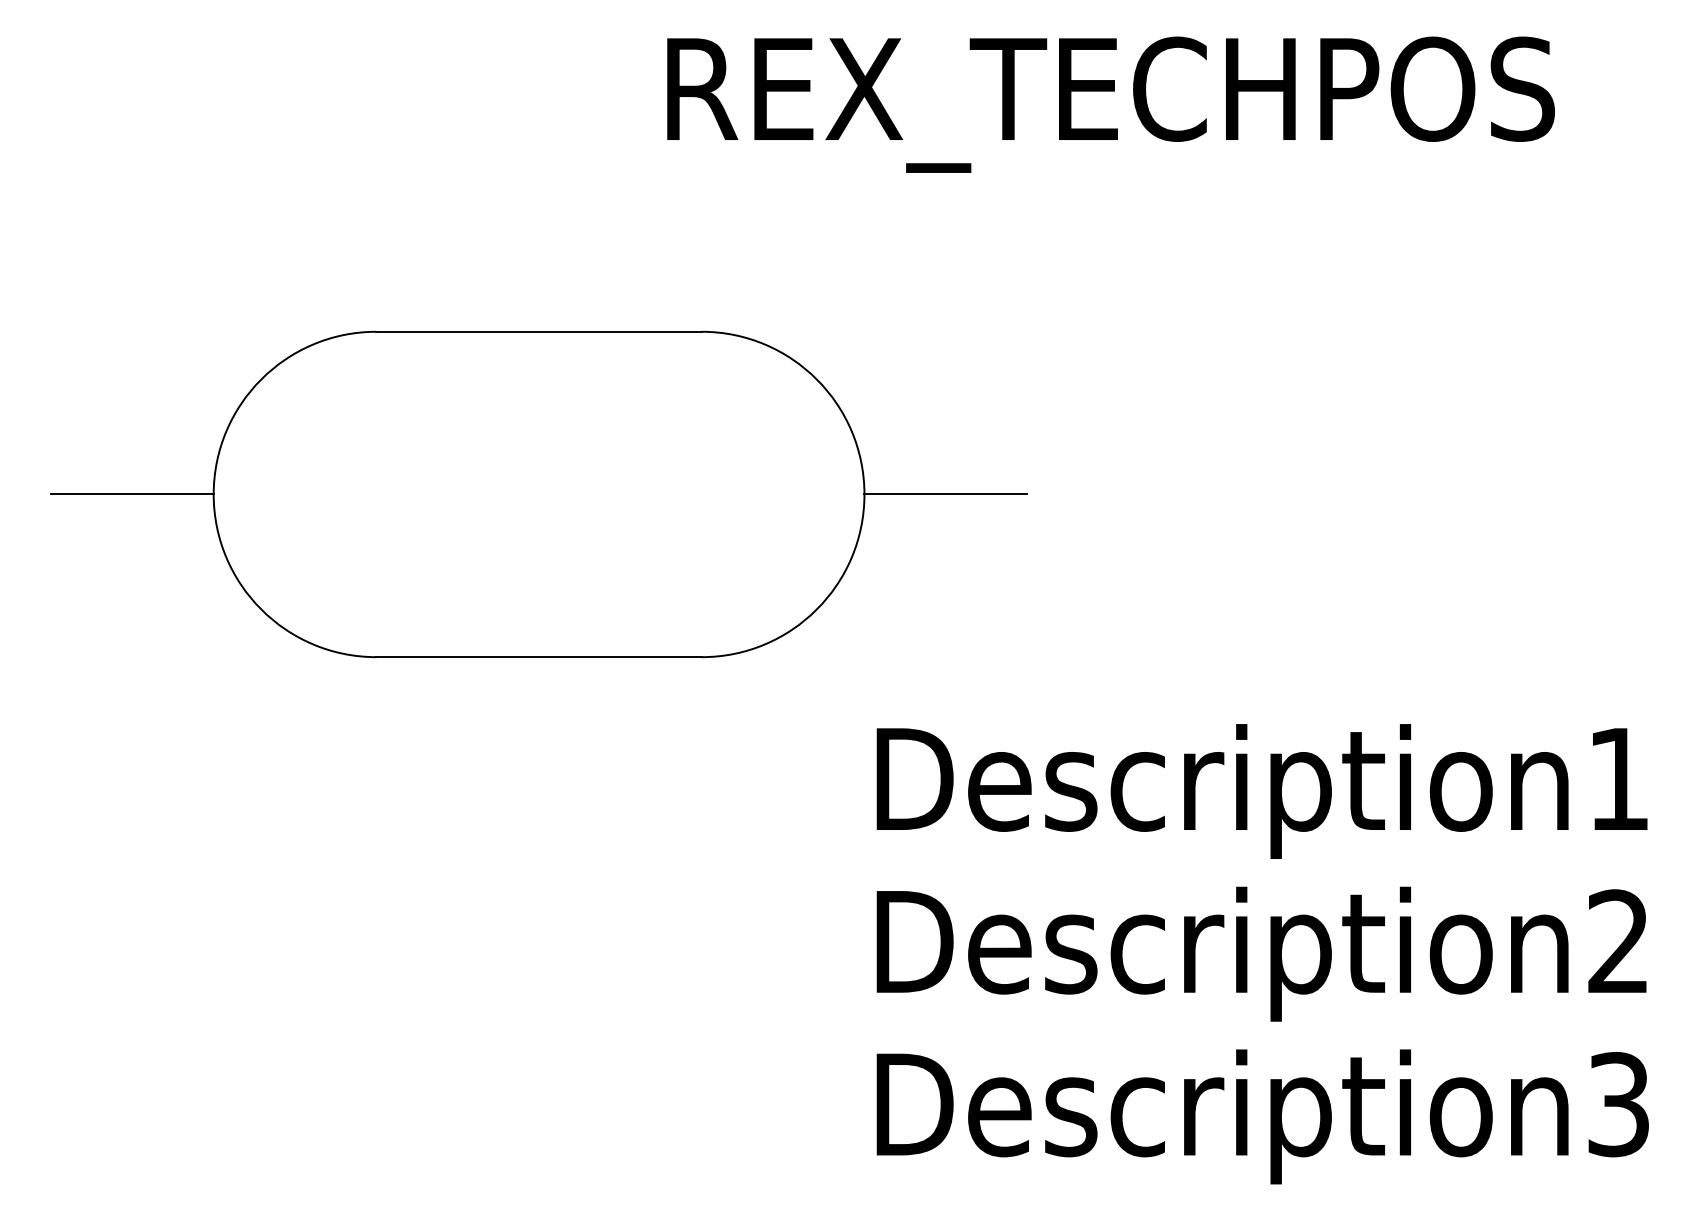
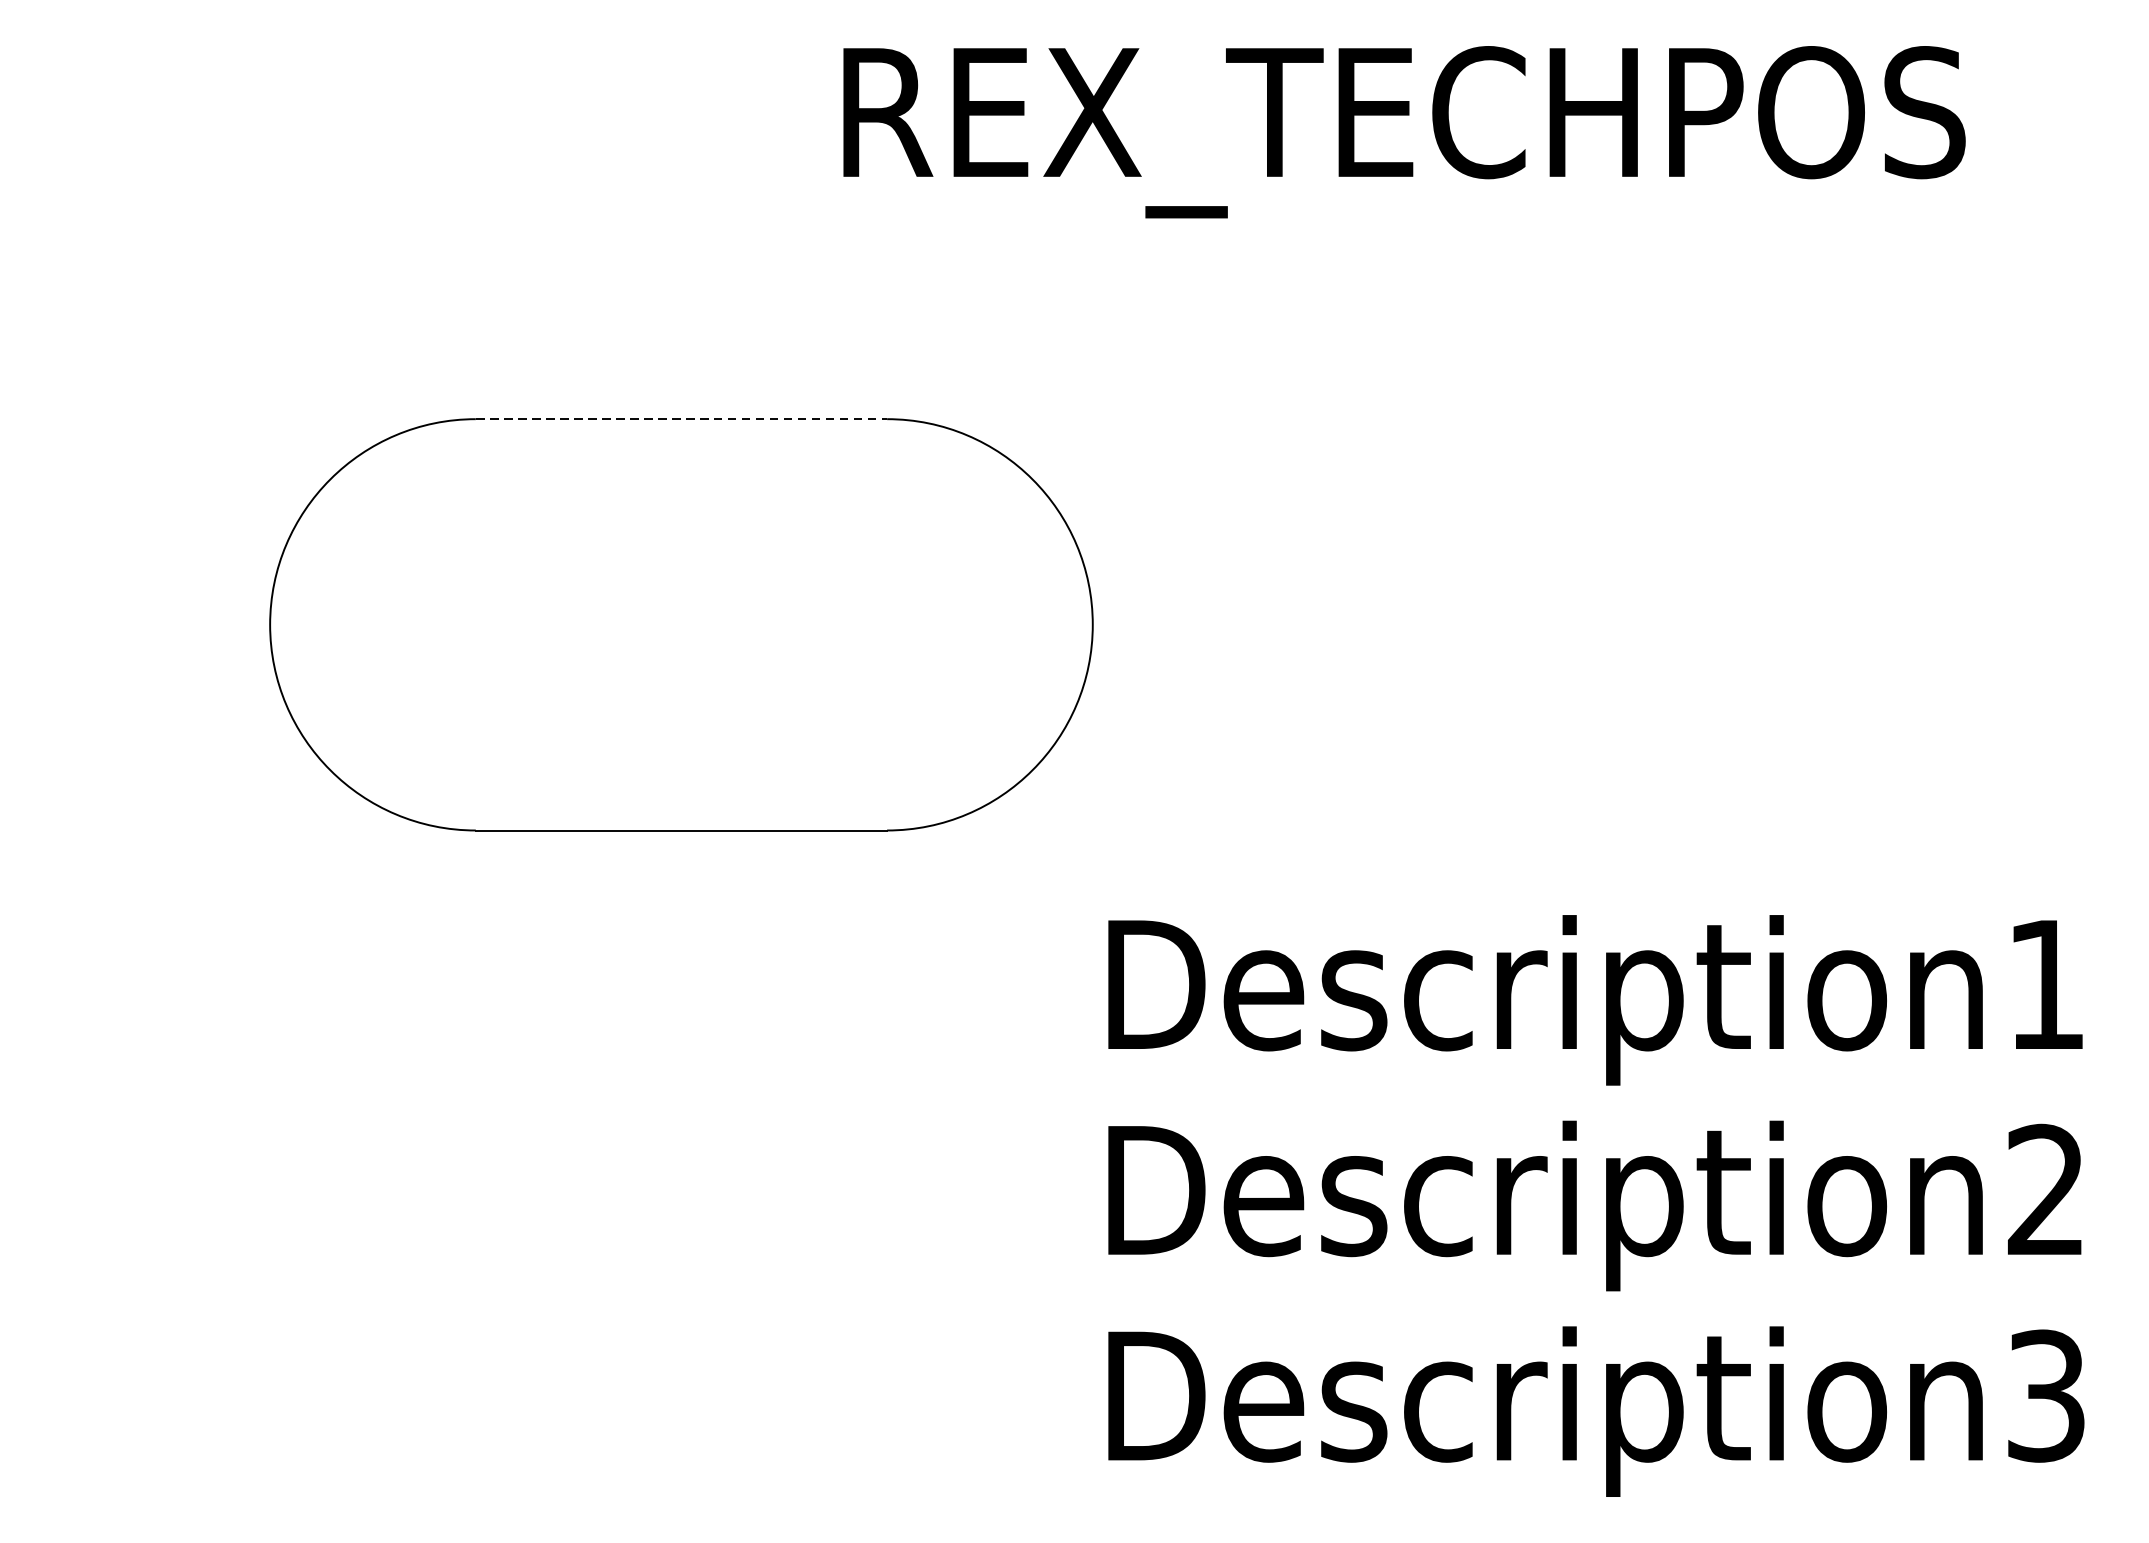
line: (539, 331) -> (681, 418), solid -> dashed
line: (132, 494) -> (167, 624), removed
line: (945, 494) -> (1195, 624), removed

